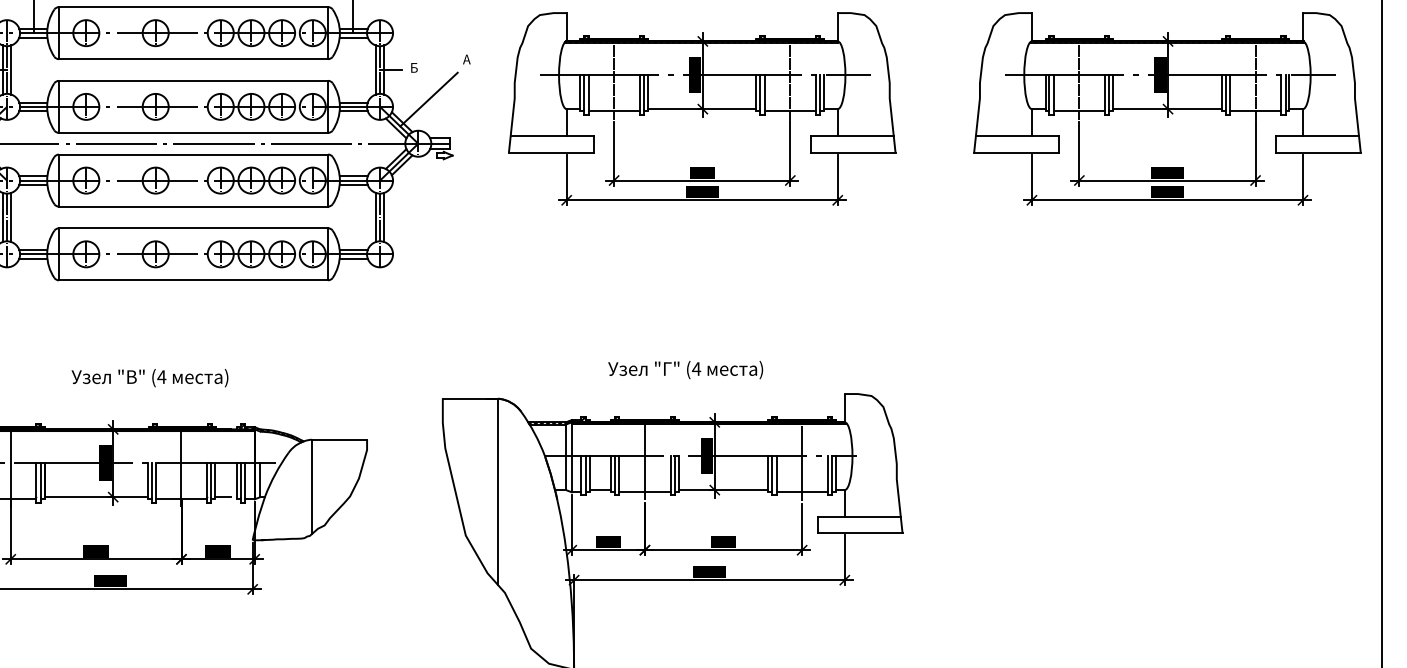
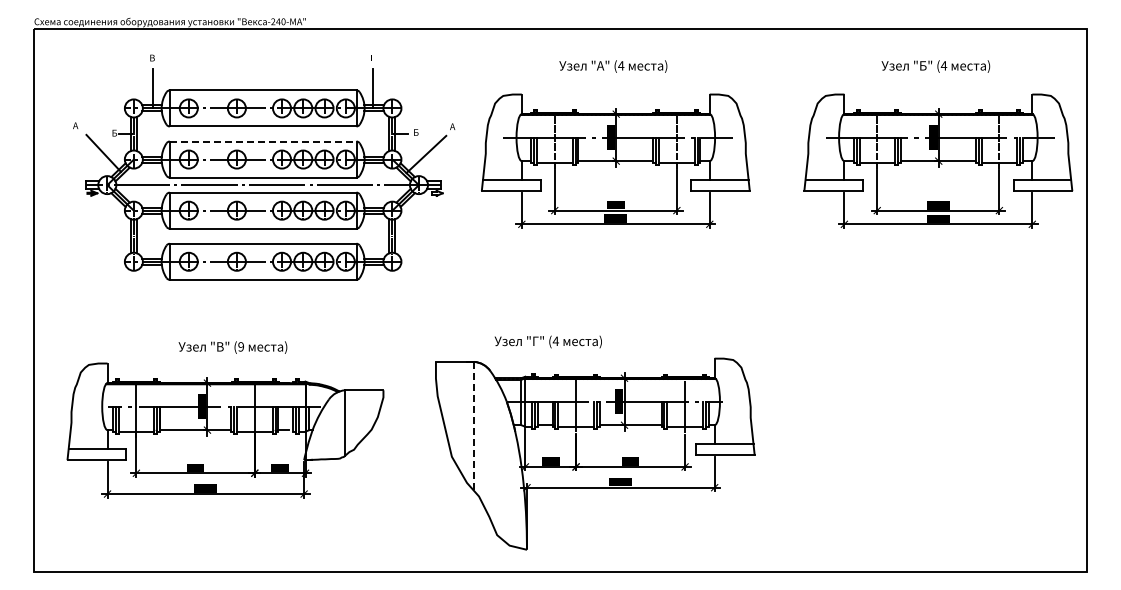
line: (194, 80) -> (263, 141), solid -> dashed
text: (684, 369) -> (547, 341), moved
text: (162, 376) -> (241, 346), (4 -> (9
line: (498, 491) -> (474, 426), solid -> dashed

